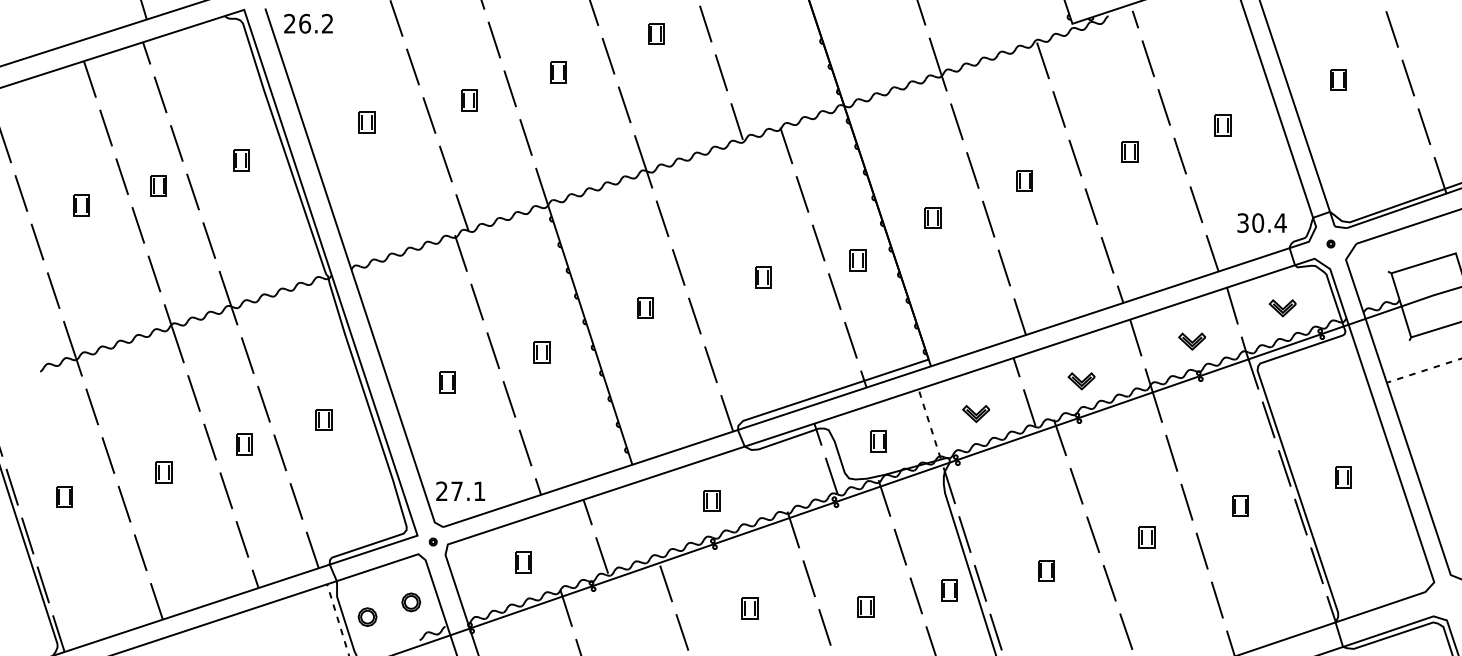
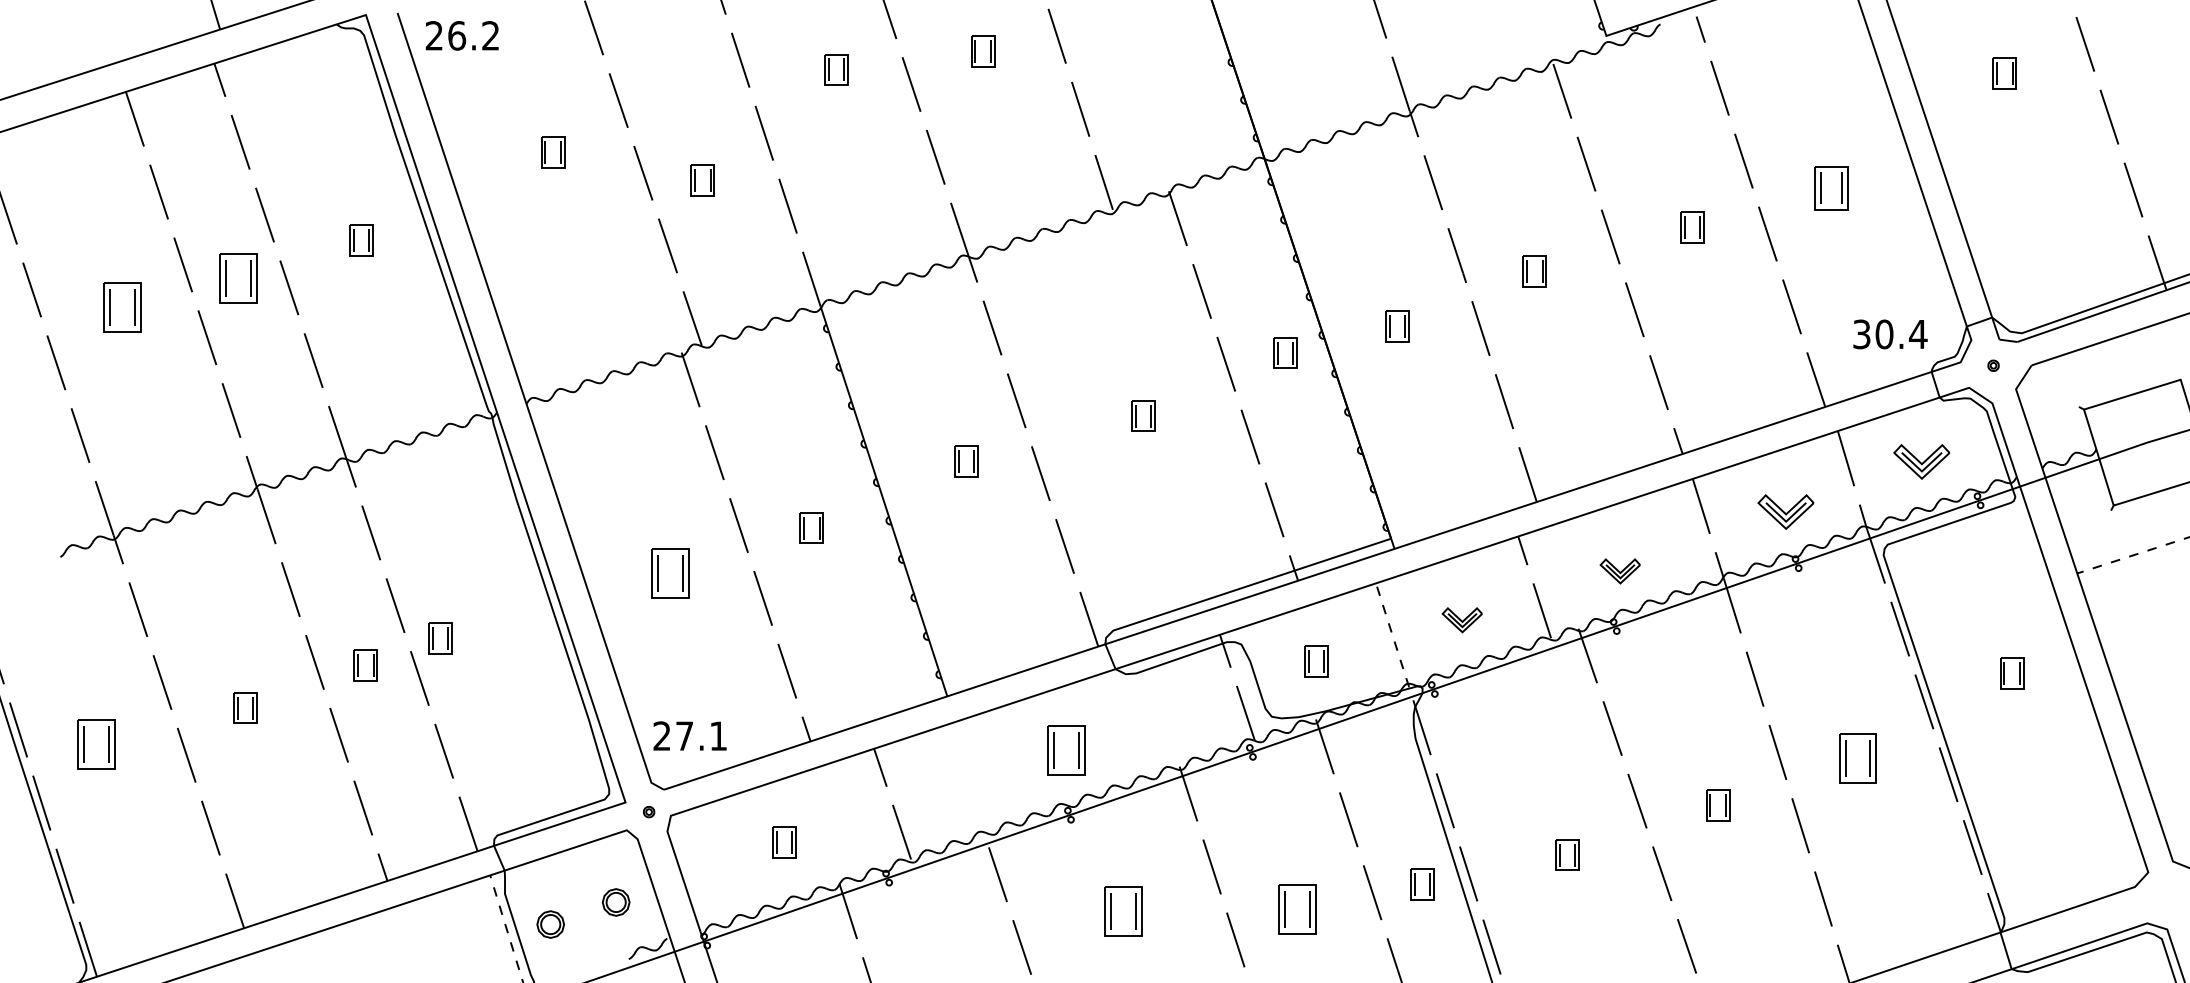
part: (558, 72) -> (836, 69), moved
part: (1338, 79) -> (2004, 72), moved
part: (469, 100) -> (703, 180), moved
part: (366, 122) -> (552, 152), moved
part: (1222, 125) -> (1831, 188), size x1.4
part: (158, 185) -> (237, 278), size x1.6
part: (81, 205) -> (122, 308), size x1.6
part: (857, 260) -> (1284, 352), moved
part: (1282, 308) -> (1920, 462), size x1.4
part: (1191, 341) -> (1784, 511), size x1.4
part: (447, 382) -> (670, 573), size x1.6
part: (323, 419) -> (439, 637), moved
part: (1343, 477) -> (2012, 673), moved
part: (64, 496) -> (96, 743), size x1.6
part: (711, 500) -> (1065, 749), size x1.6
part: (1240, 505) -> (1858, 757), size x1.6
part: (865, 606) -> (1296, 908), size x1.6
part: (749, 608) -> (1122, 911), size x1.6

